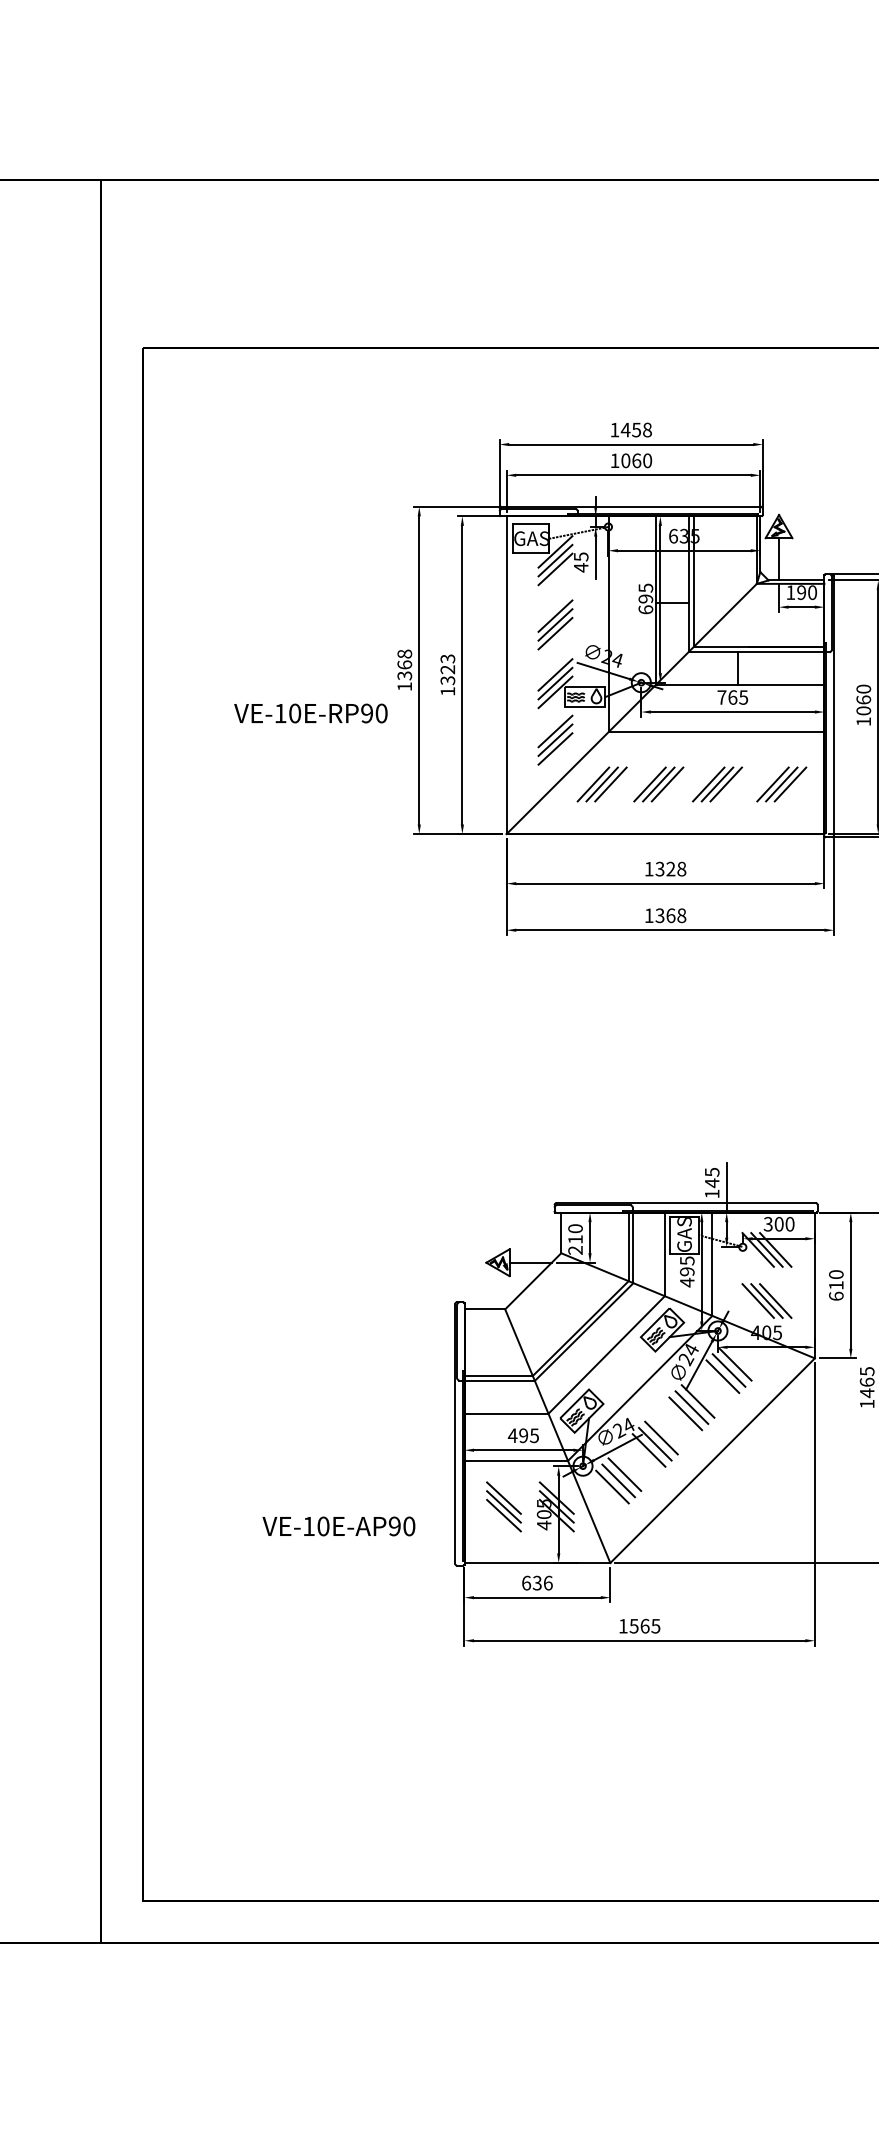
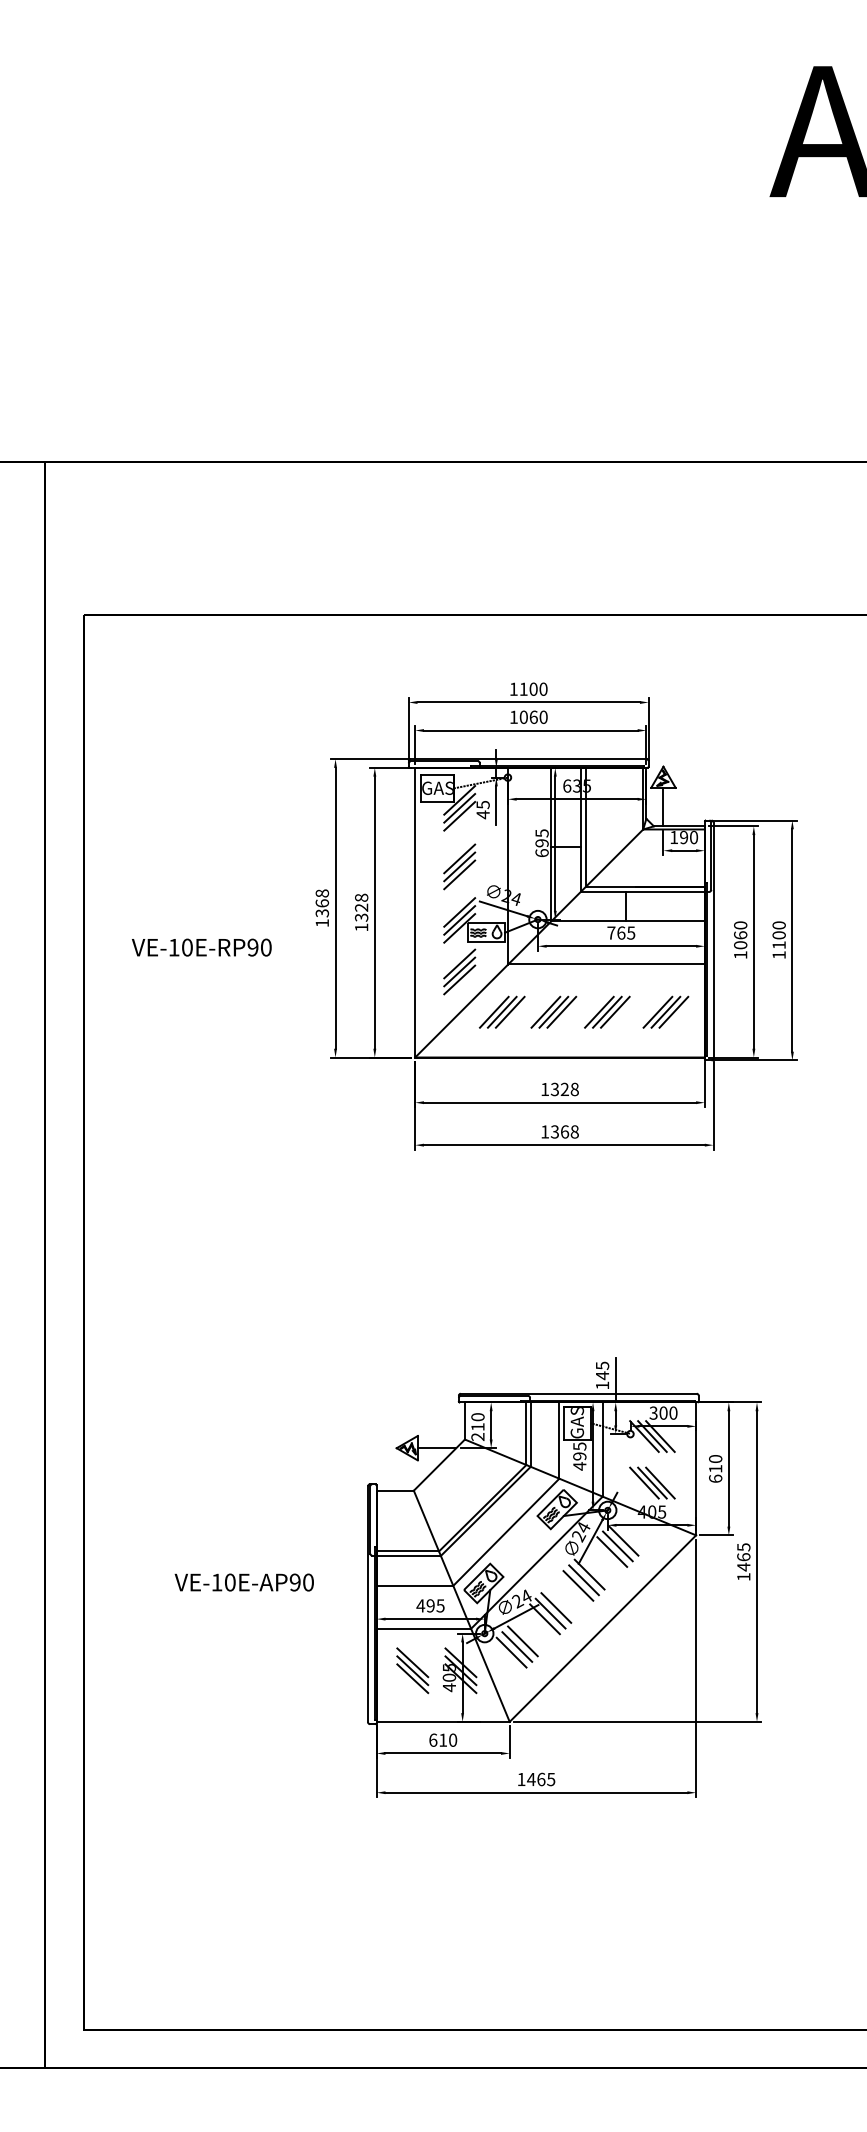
text: (636, 429) -> (533, 688), 1458 -> 1100
text: (447, 658) -> (361, 897), 1323 -> 1328
text: (310, 713) -> (201, 947), moved
text: (338, 1526) -> (243, 1582), moved
text: (543, 1582) -> (448, 1739), 636 -> 610
text: (634, 1626) -> (531, 1779), 1565 -> 1465

